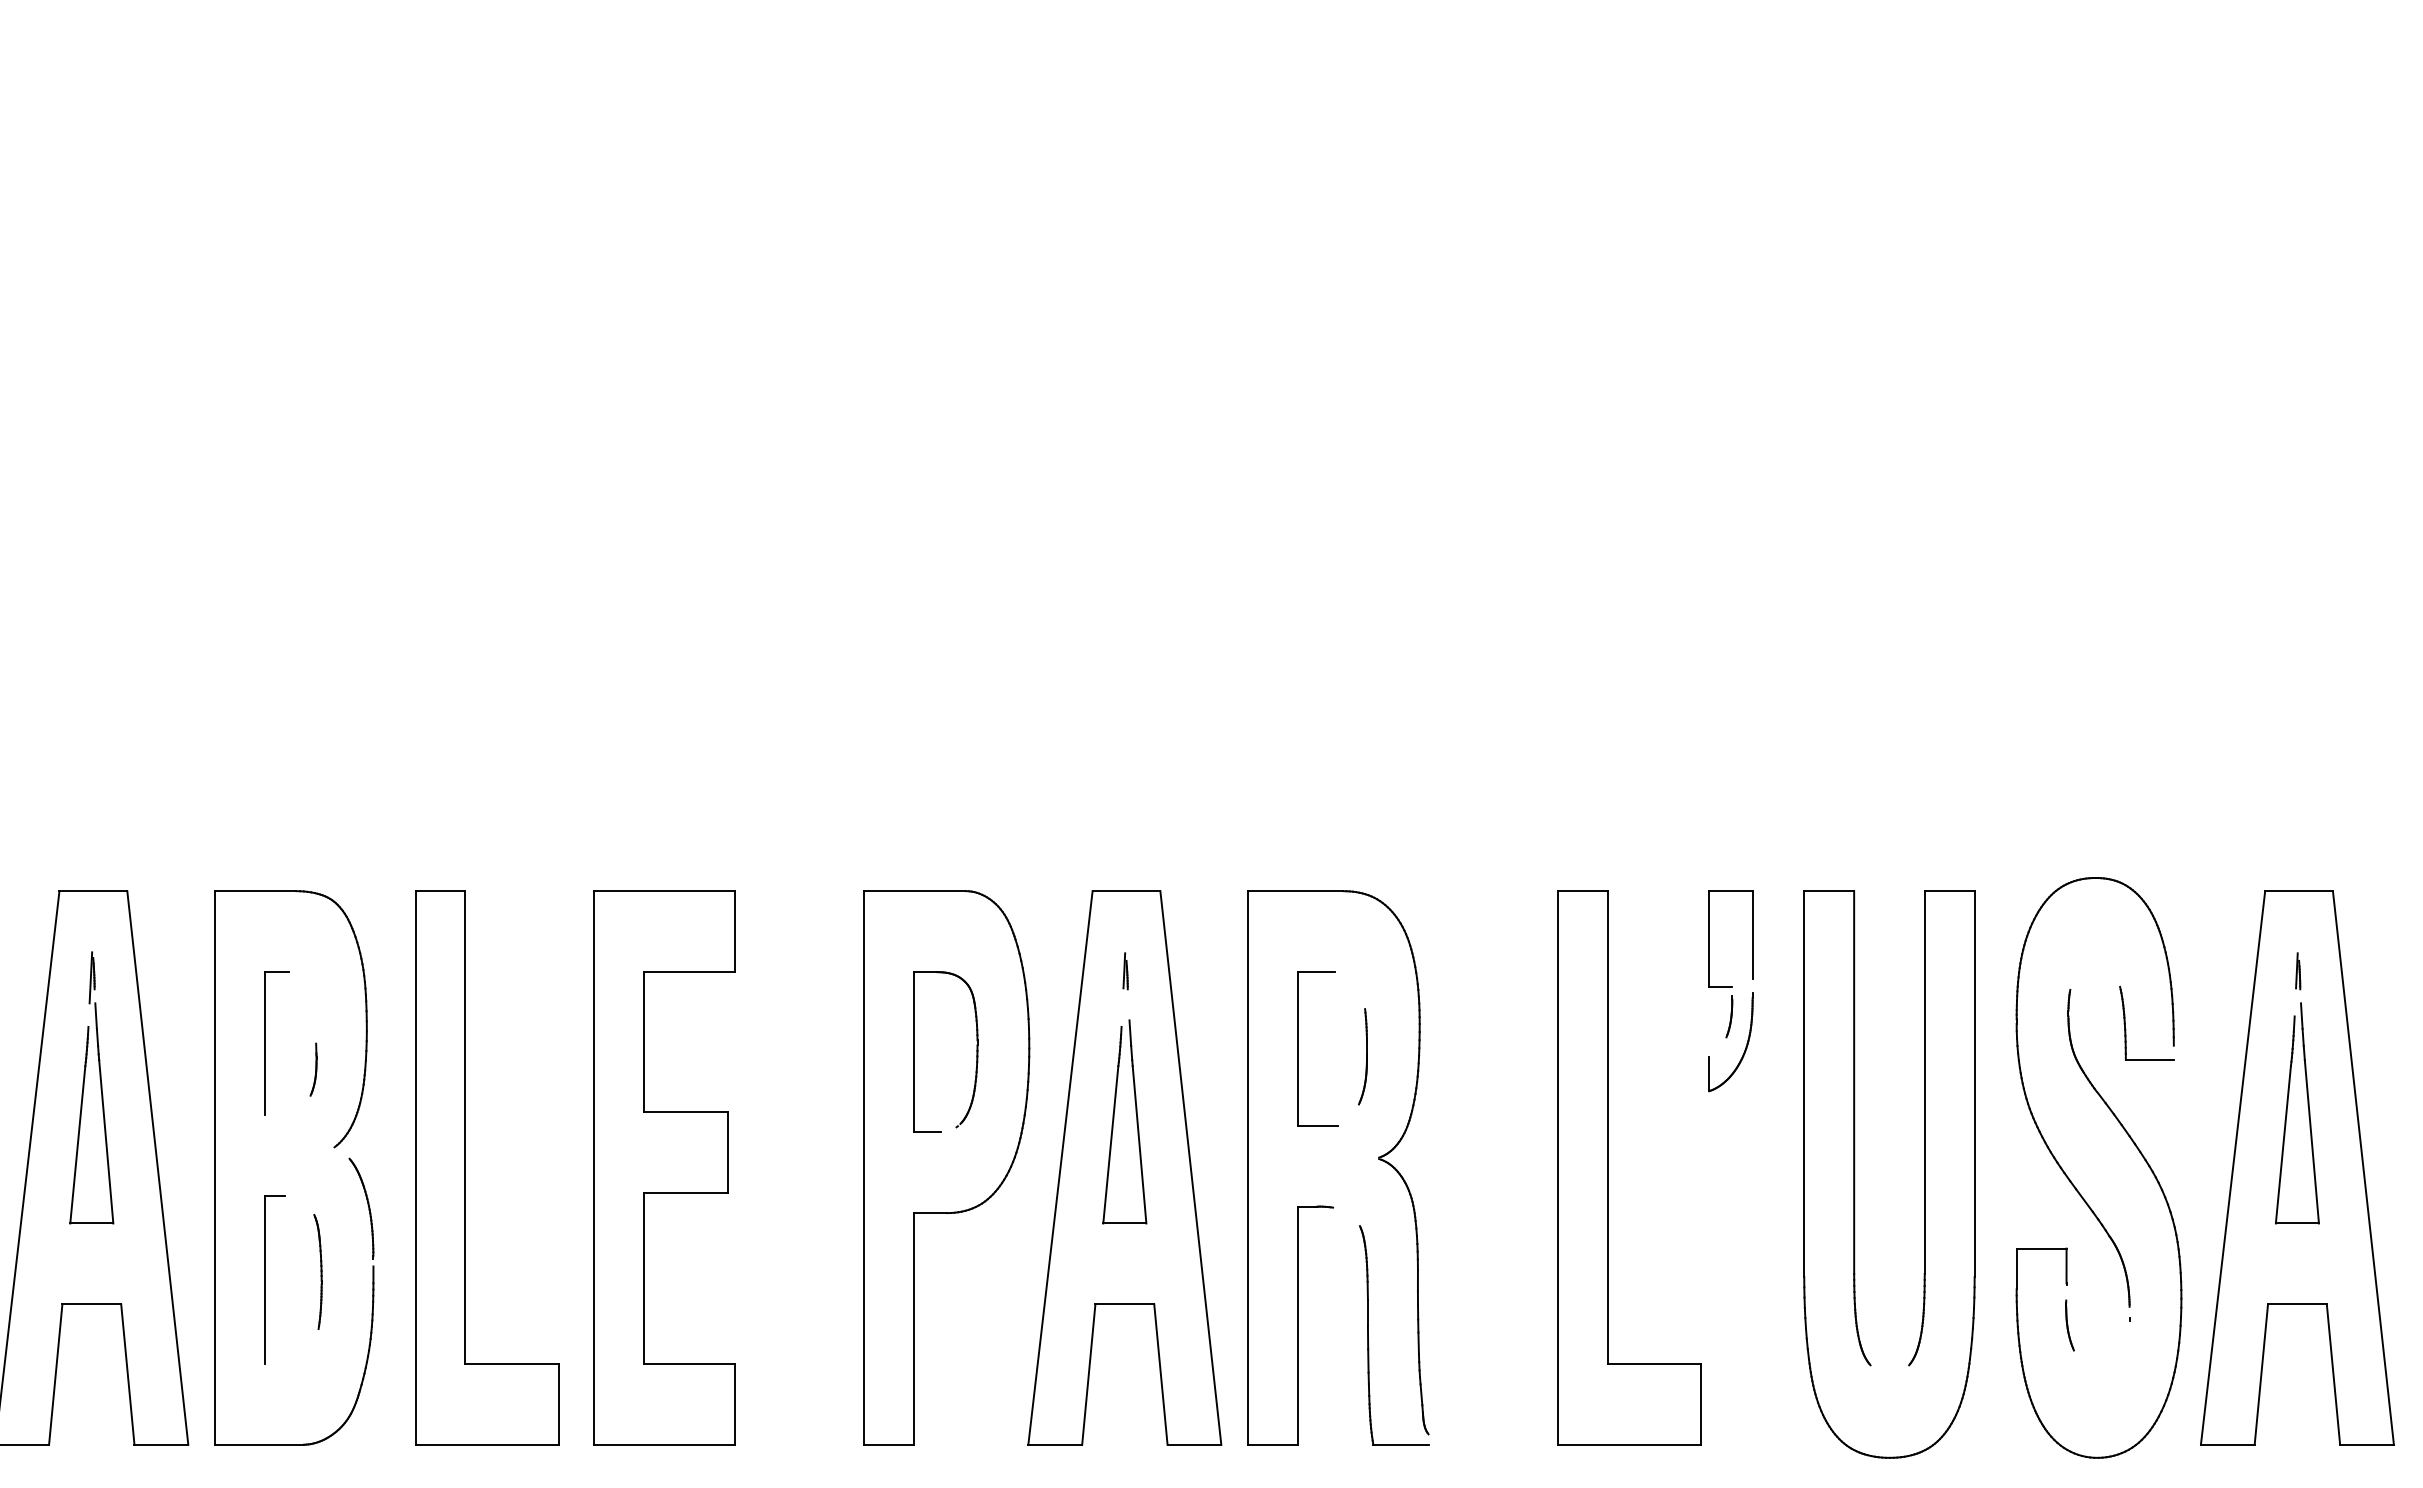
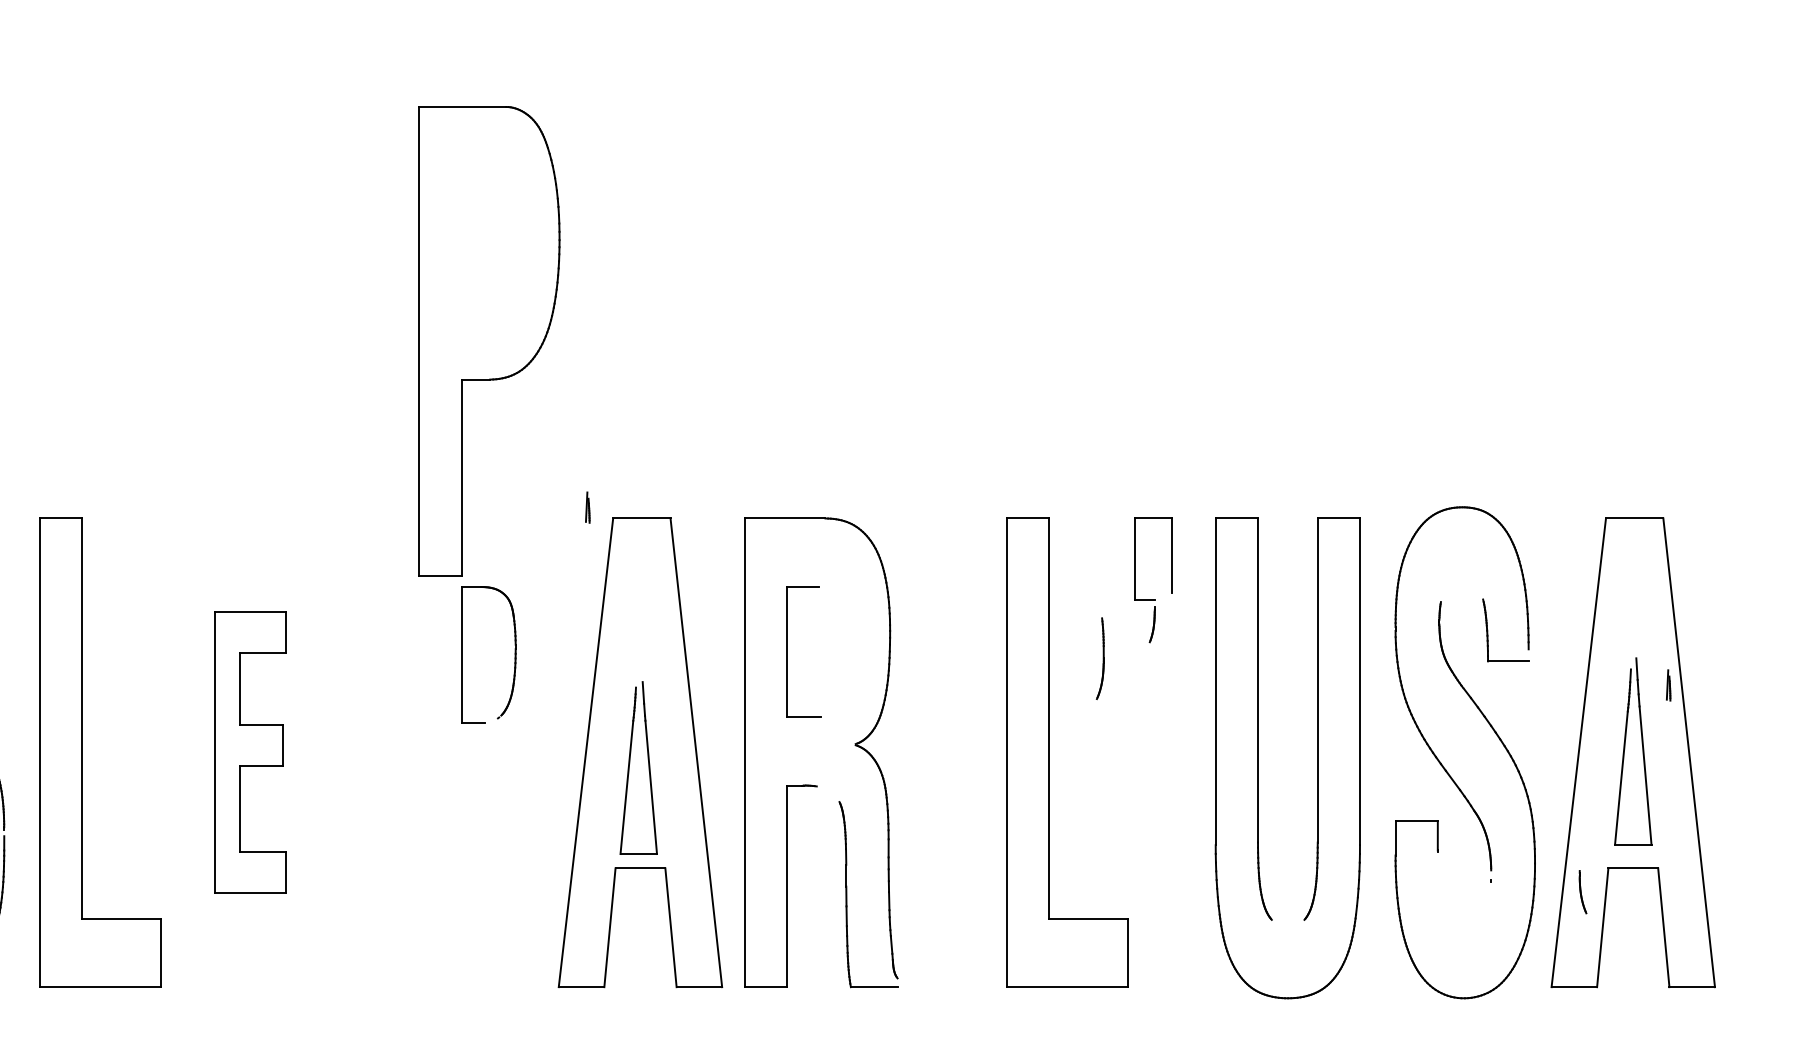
part: (1125, 971) -> (587, 507), moved
part: (2298, 971) -> (1668, 685), moved
part: (1745, 1046) -> (1165, 649), removed
part: (1362, 1056) -> (1099, 658), moved
part: (2287, 1113) -> (1624, 751), moved
part: (1114, 1120) -> (630, 766), moved
part: (664, 1167) -> (250, 752), size x0.6
part: (946, 1167) -> (489, 340), moved
part: (2069, 1325) -> (1582, 892), moved

